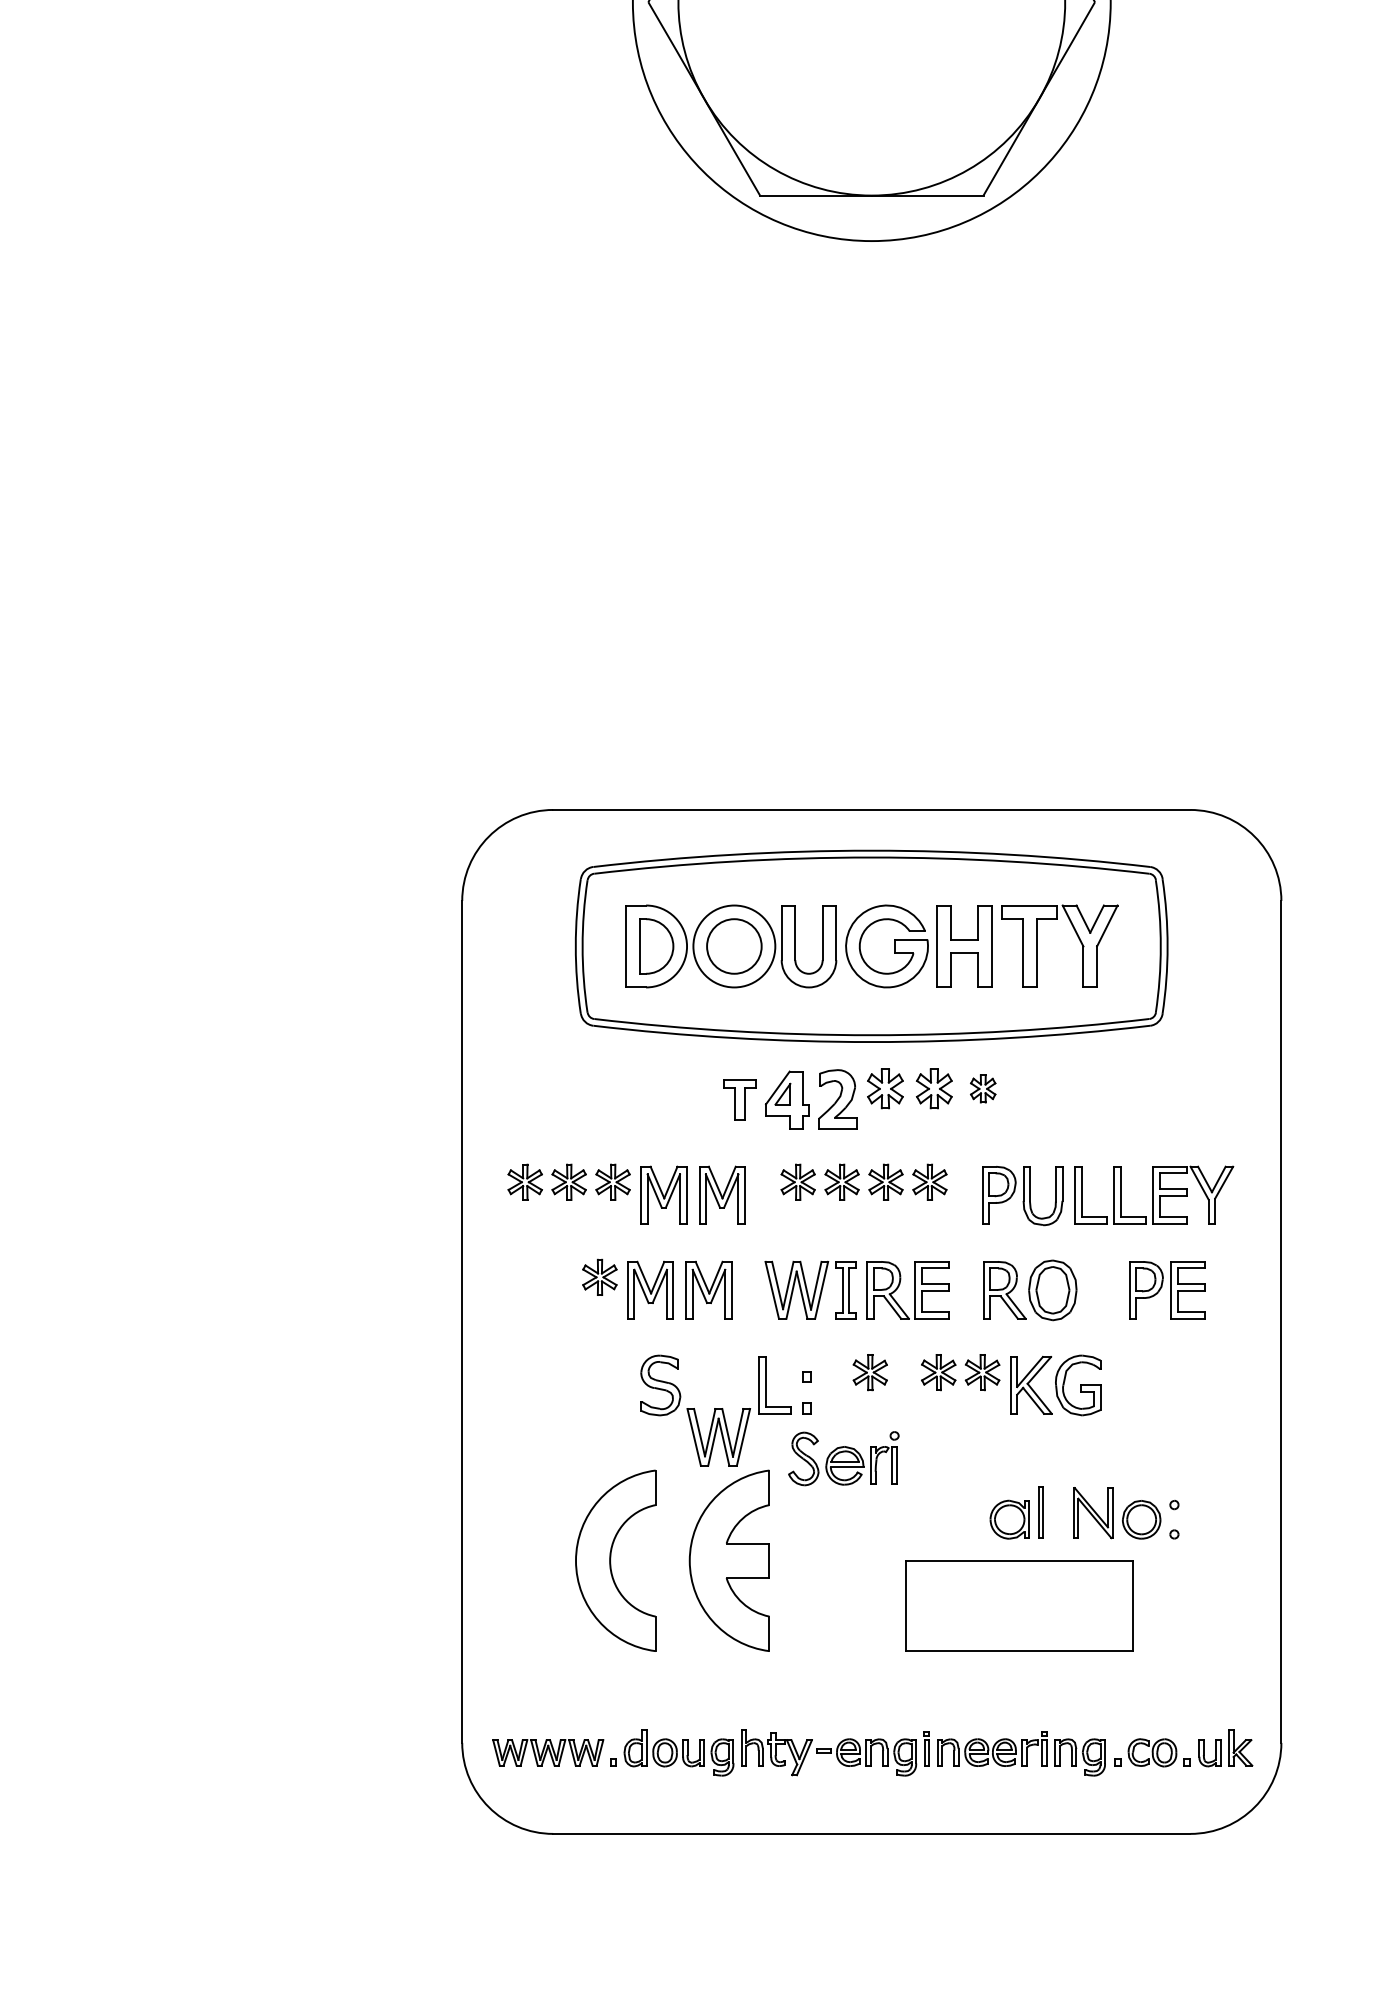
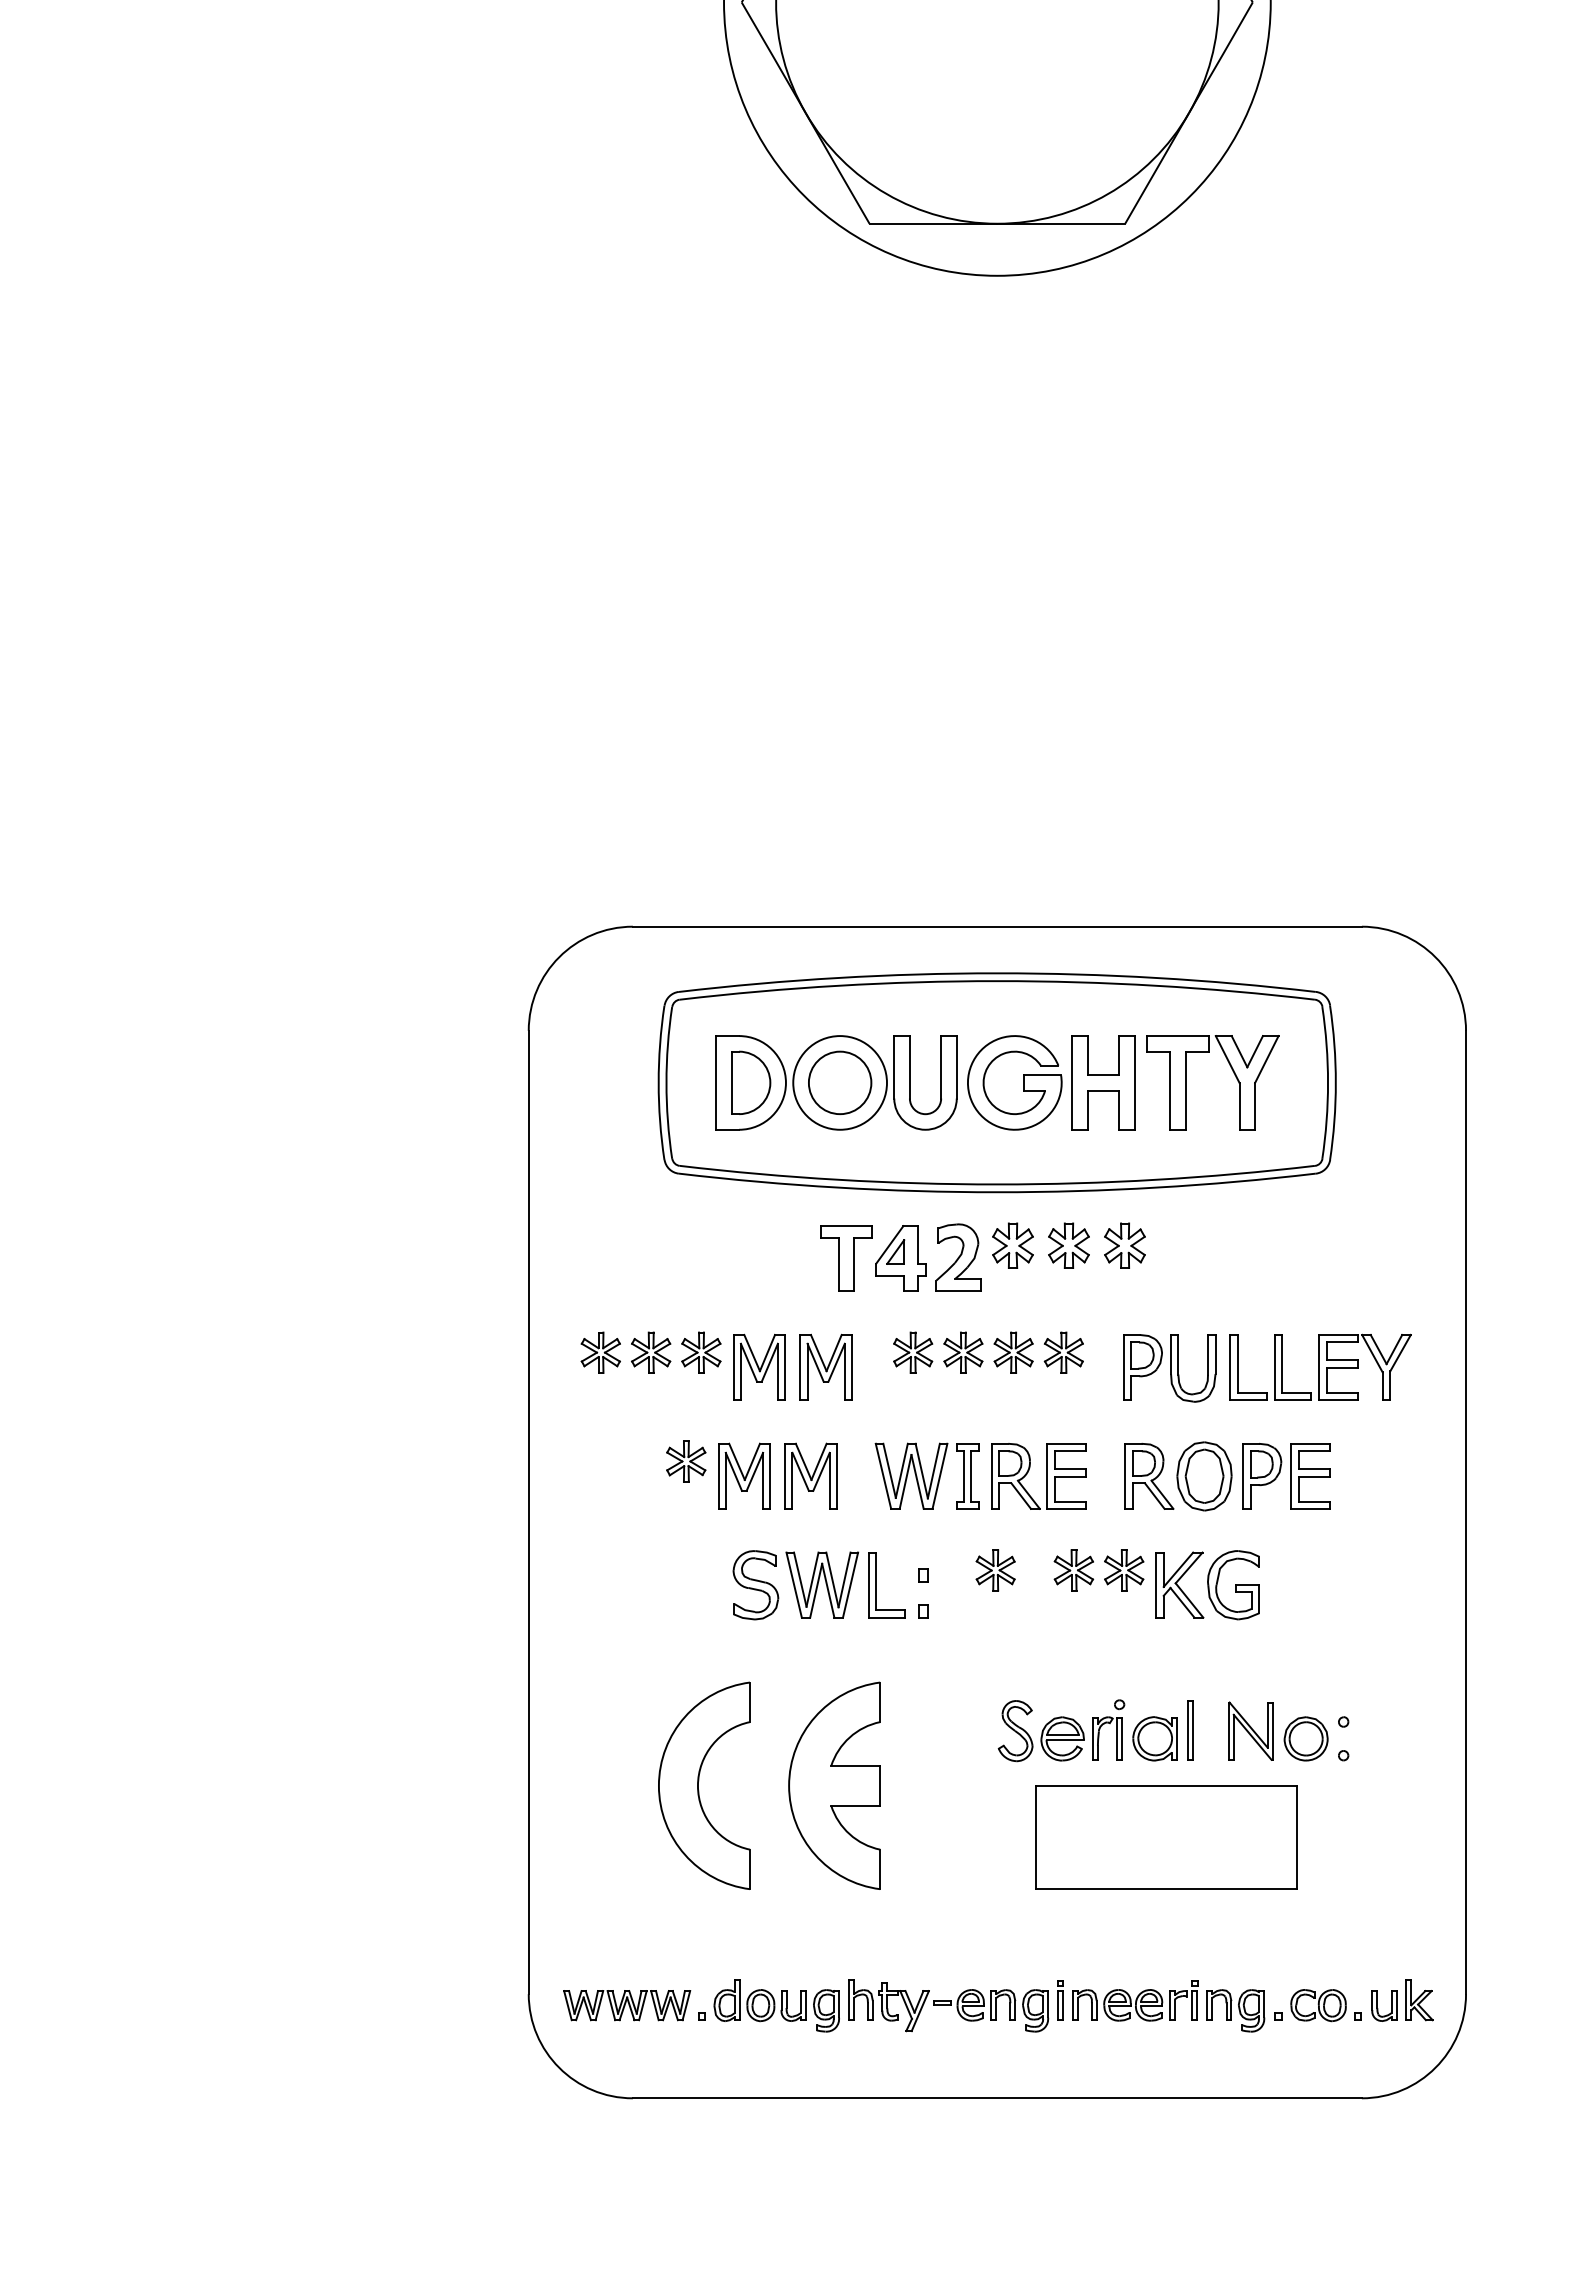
part: (982, 1088) -> (1124, 1245), size x1.43
part: (739, 1100) -> (845, 1259), size x1.43
part: (1167, 1290) -> (1286, 1476), moved
part: (718, 1437) -> (821, 1585), moved
part: (843, 1458) -> (1061, 1730), moved

